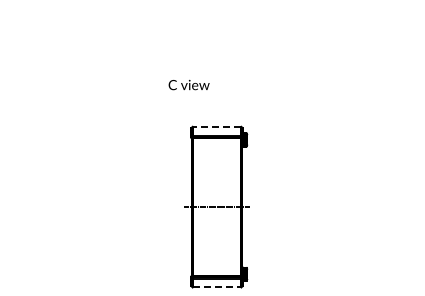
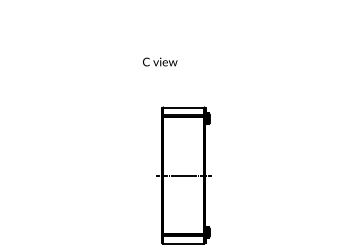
text: (188, 85) -> (159, 62), moved
line: (216, 126) -> (183, 107), dashed -> solid
line: (217, 287) -> (184, 243), dashed -> solid

